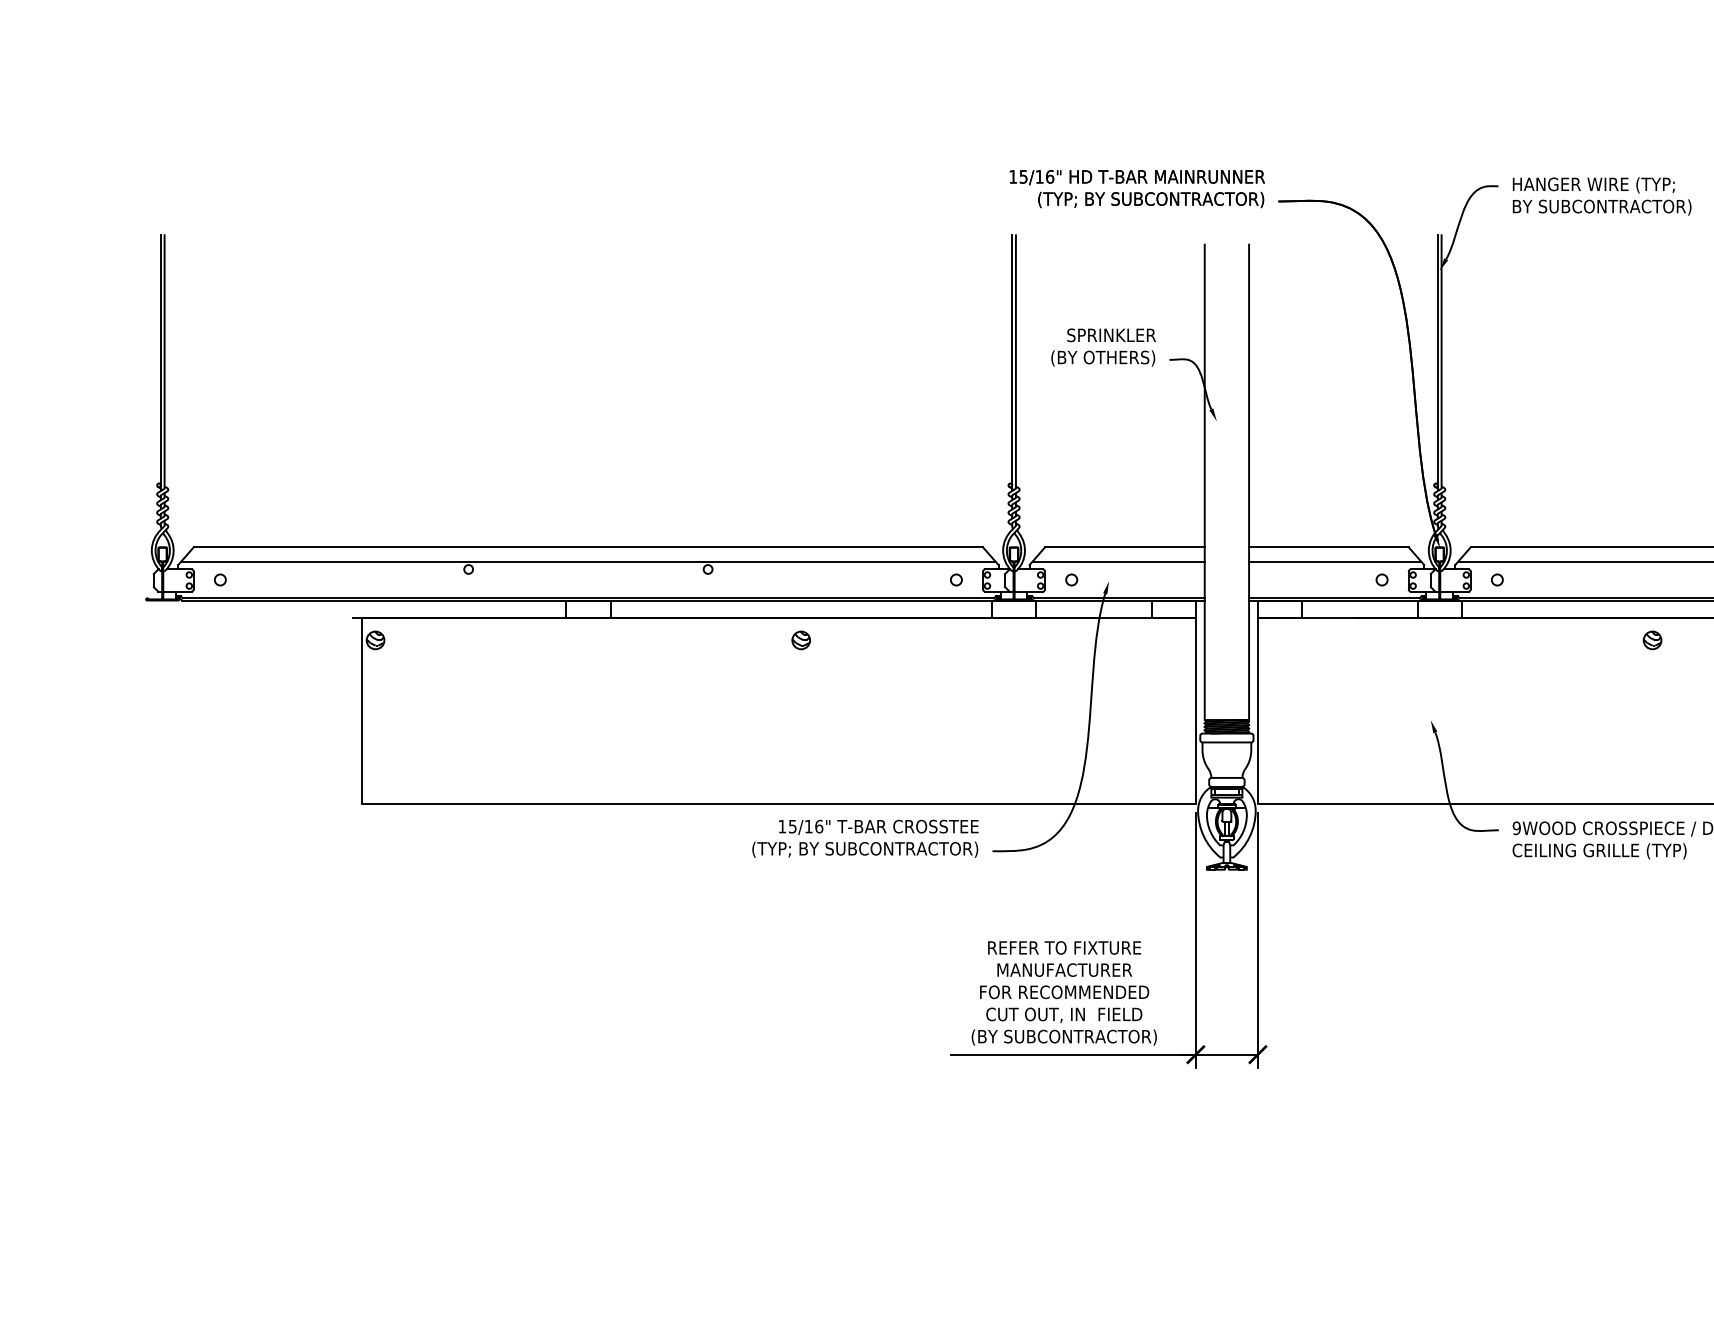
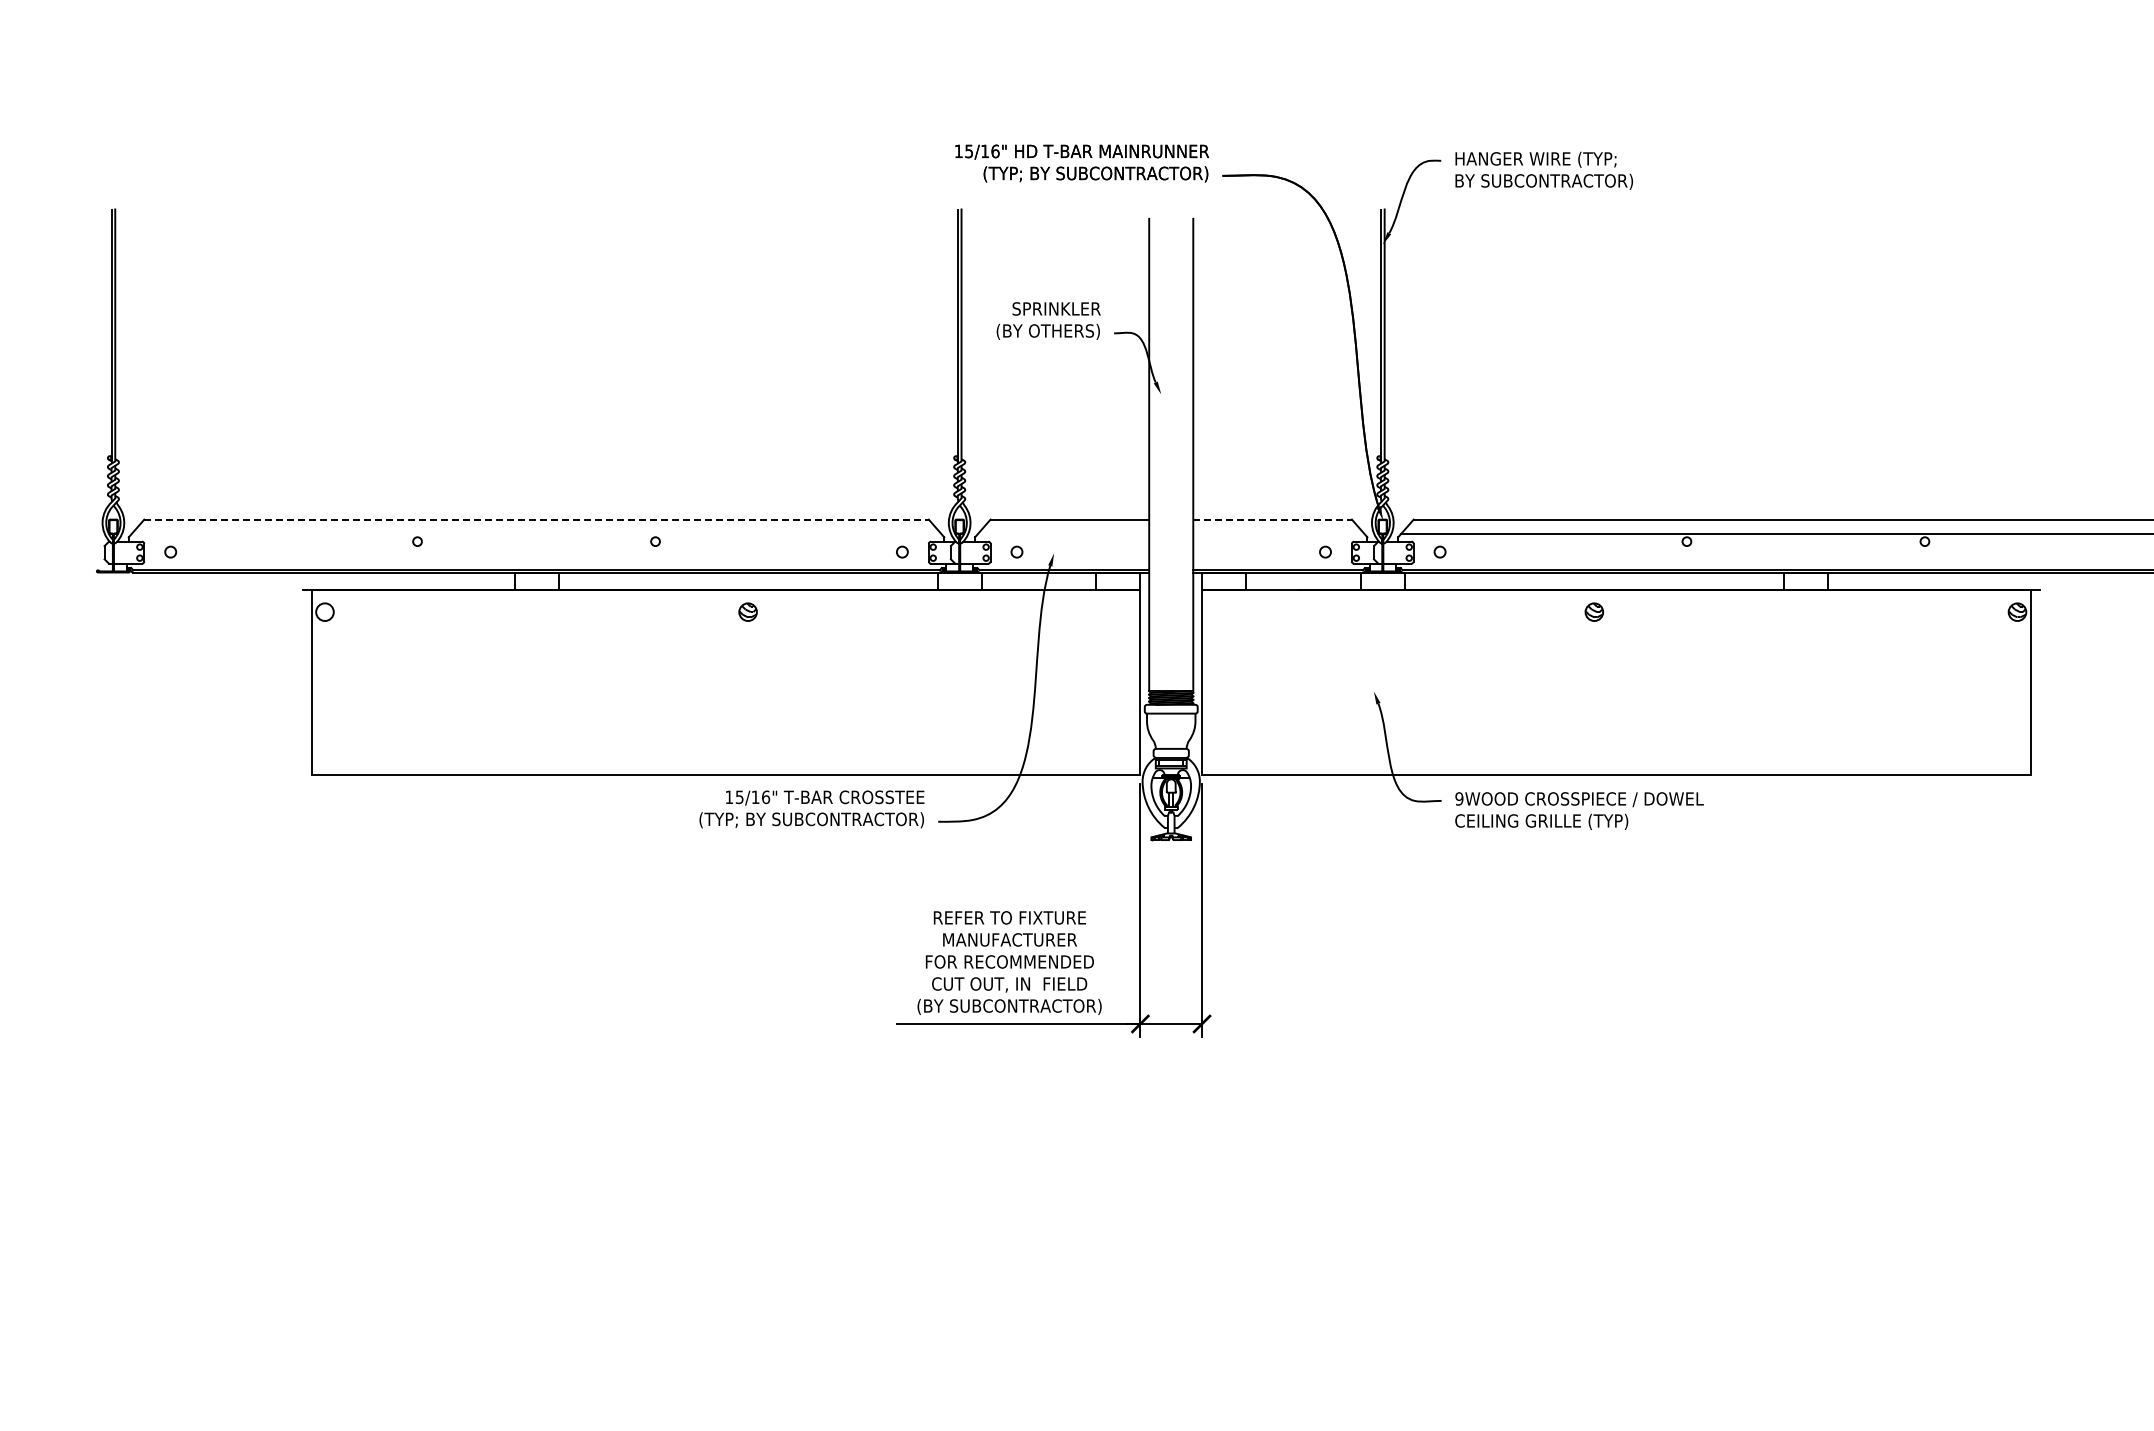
line: (589, 547) -> (537, 519), solid -> dashed
line: (1329, 547) -> (1273, 519), solid -> dashed
line: (588, 561) -> (536, 533), removed
line: (1118, 561) -> (1063, 533), removed
line: (1334, 561) -> (1278, 533), removed
hatch: (375, 638) -> (324, 610), removed

